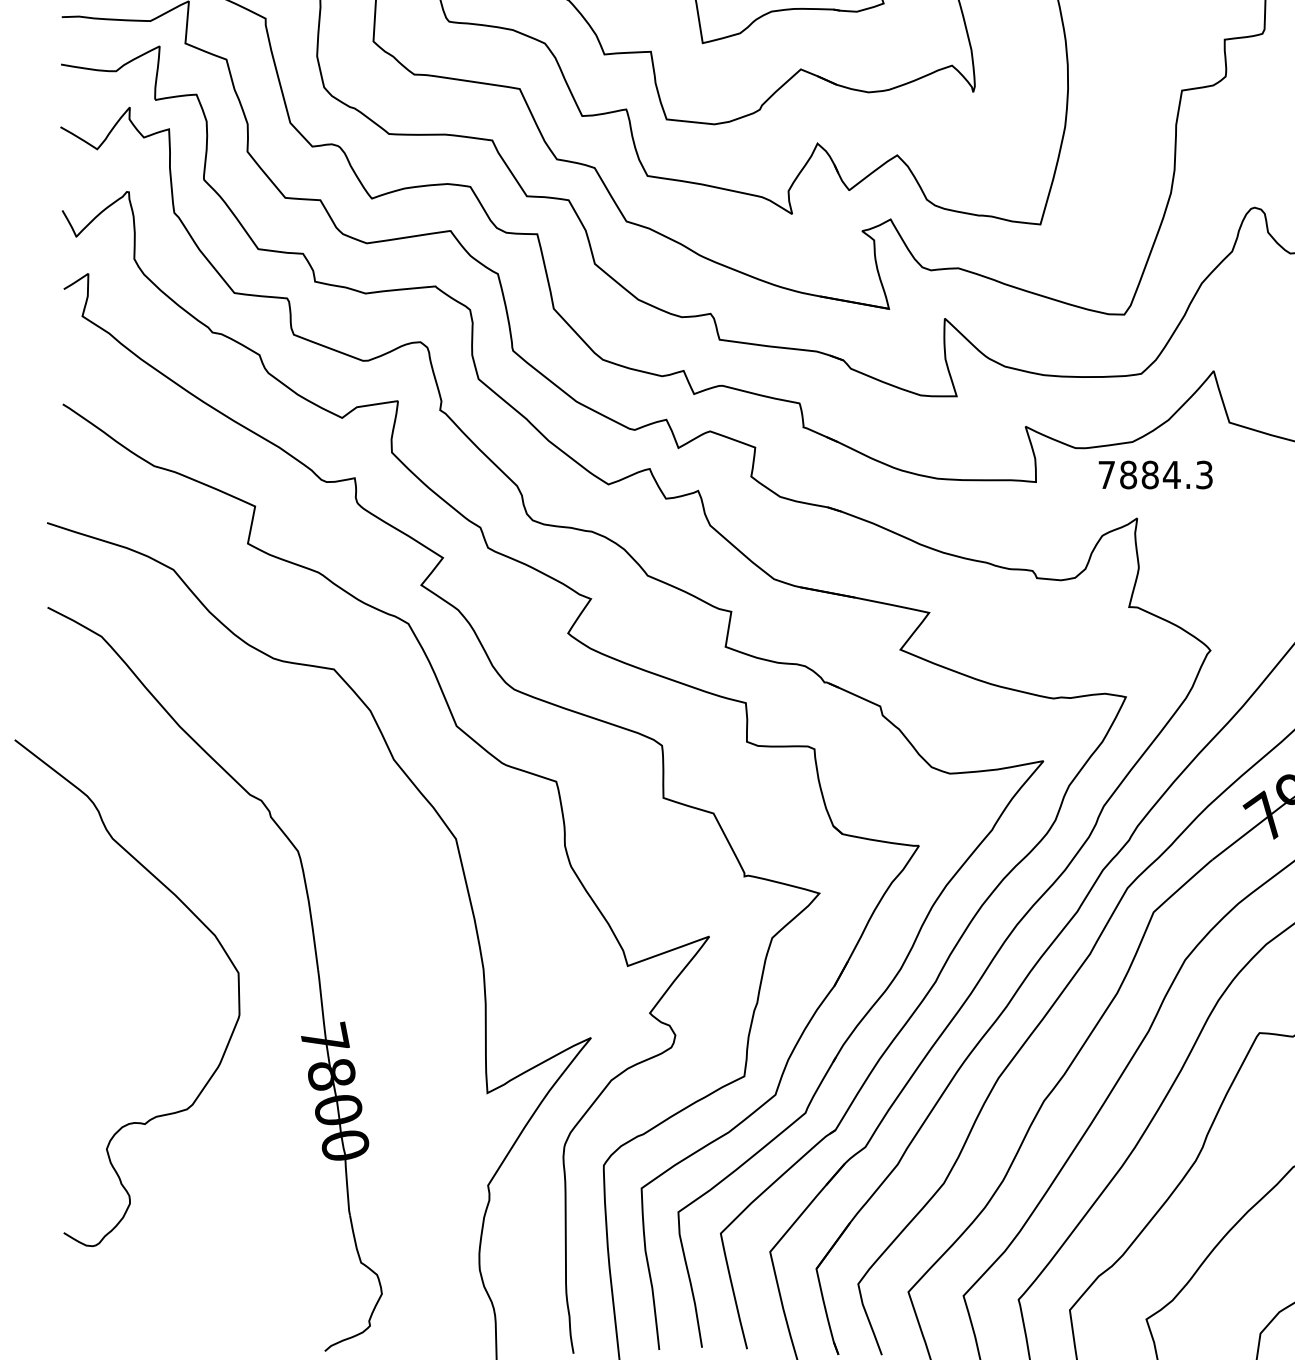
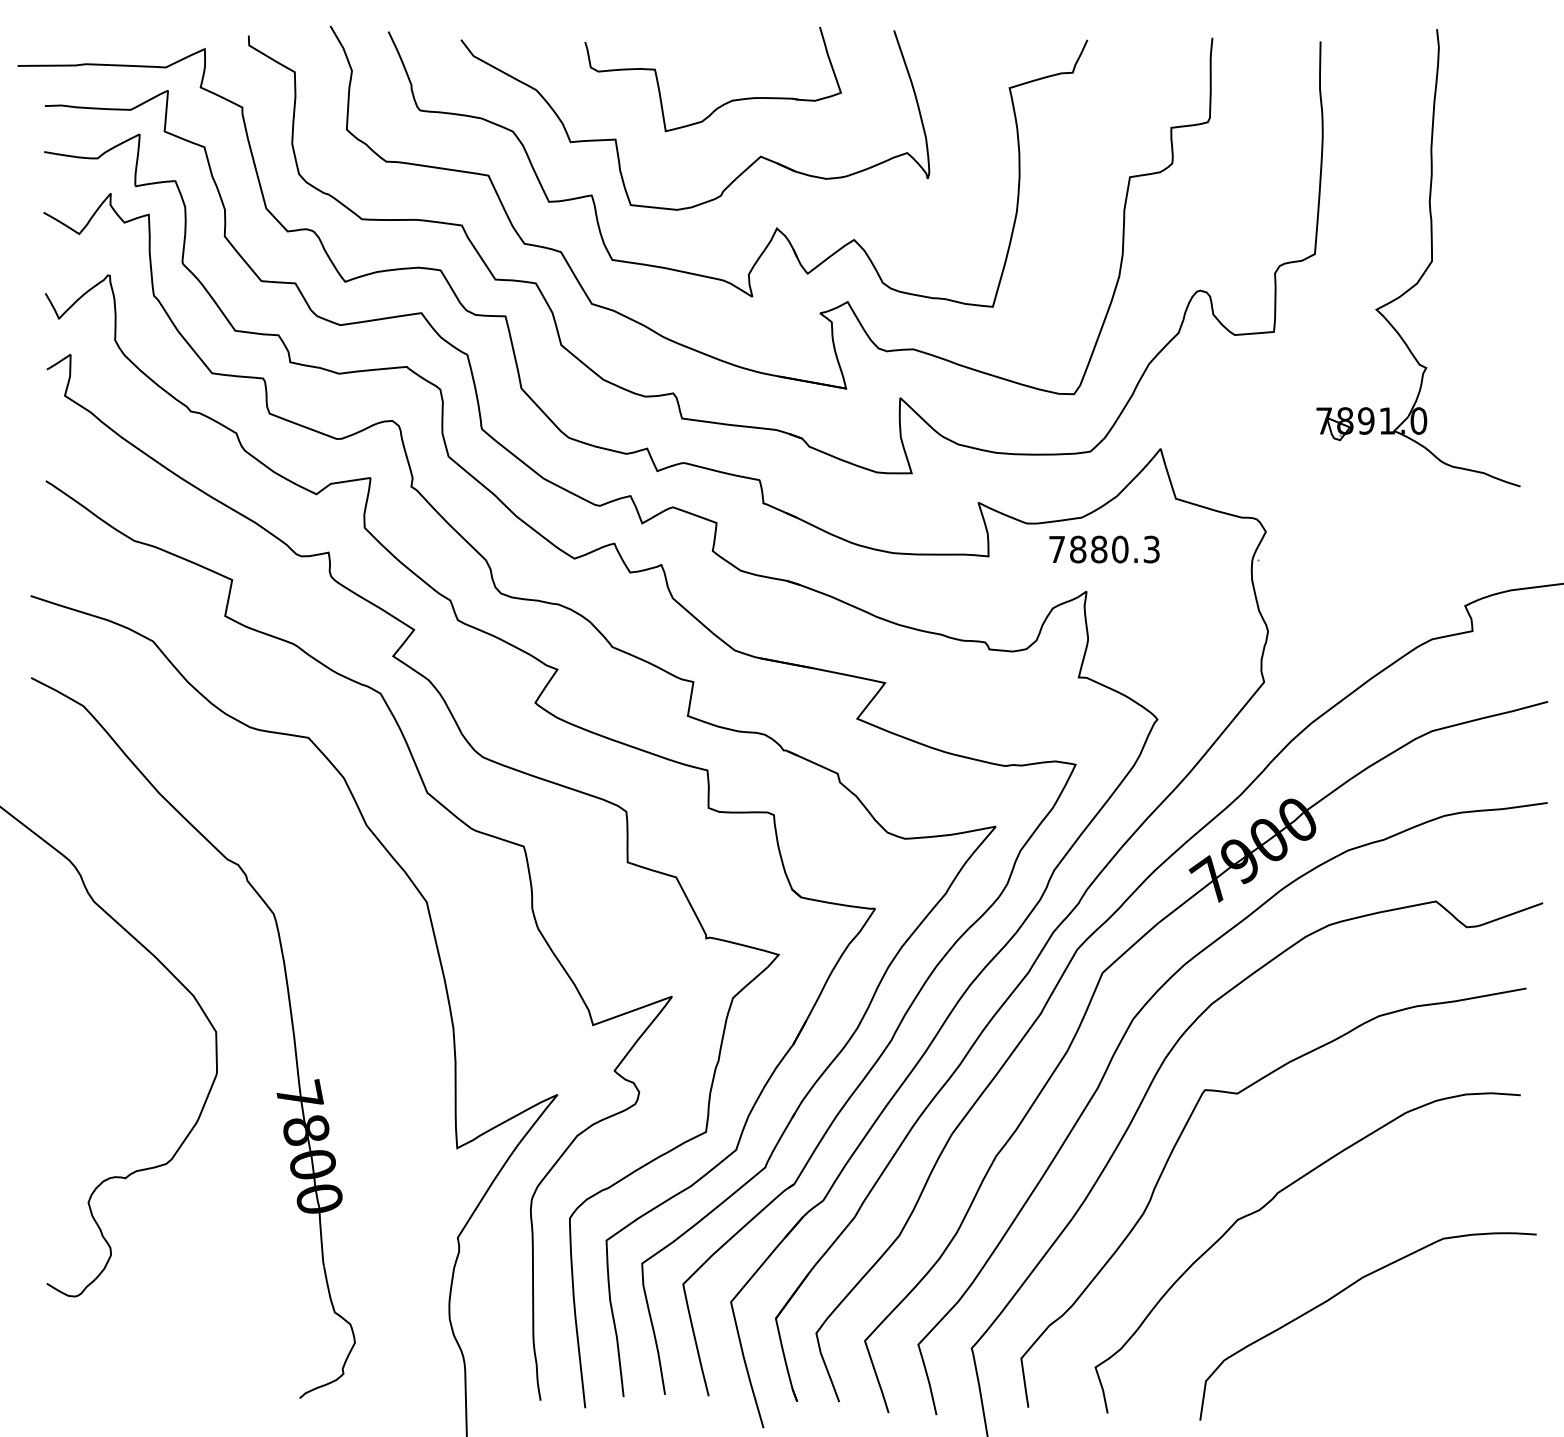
text: (1171, 474) -> (1119, 549), 7884.3 -> 7880.3

